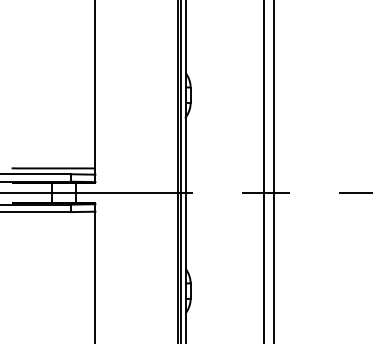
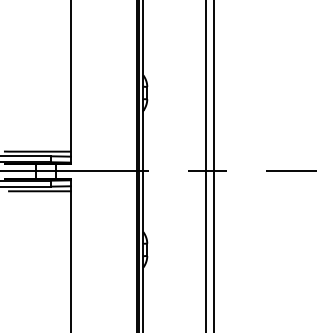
line: (57, 218) -> (40, 191), added

